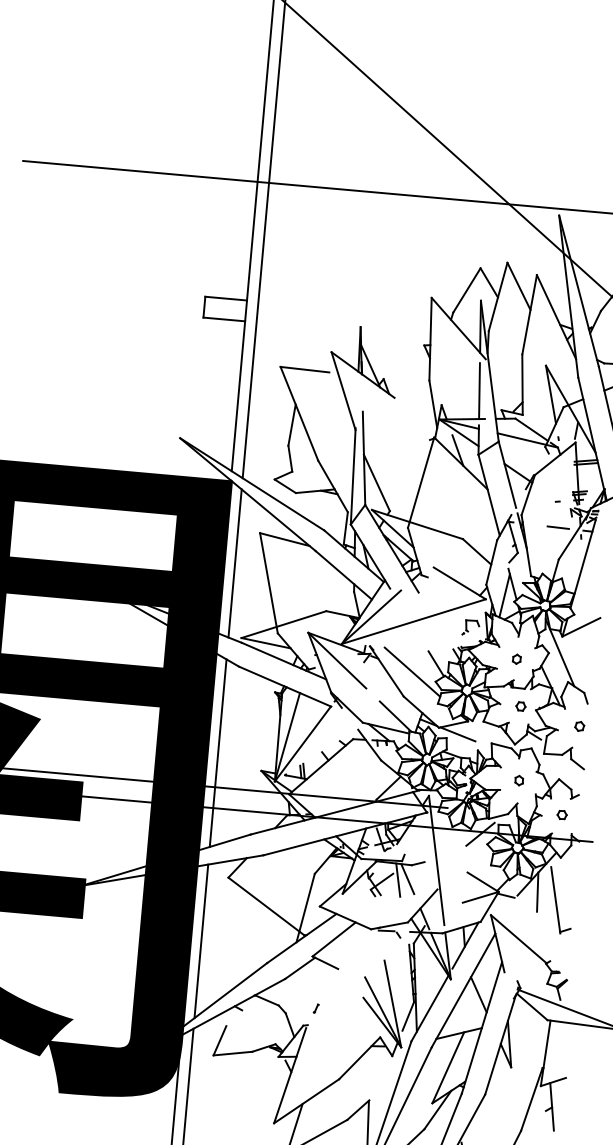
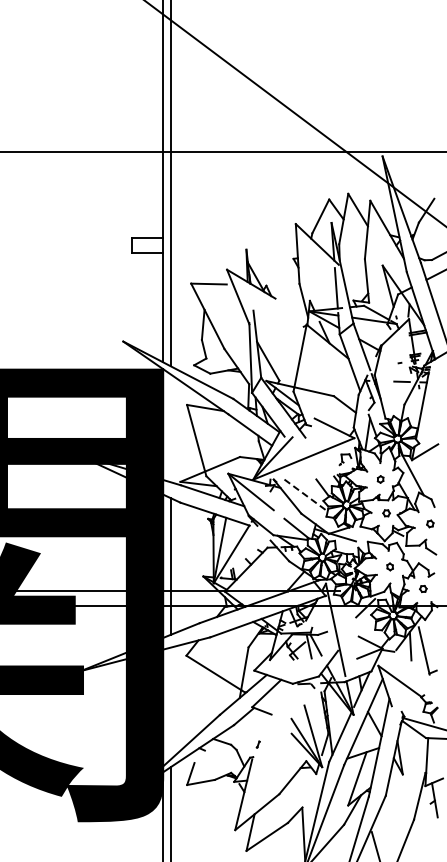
line: (235, 563) -> (171, 428), removed
line: (413, 672) -> (306, 495), solid -> dashed
line: (202, 941) -> (171, 703), removed

